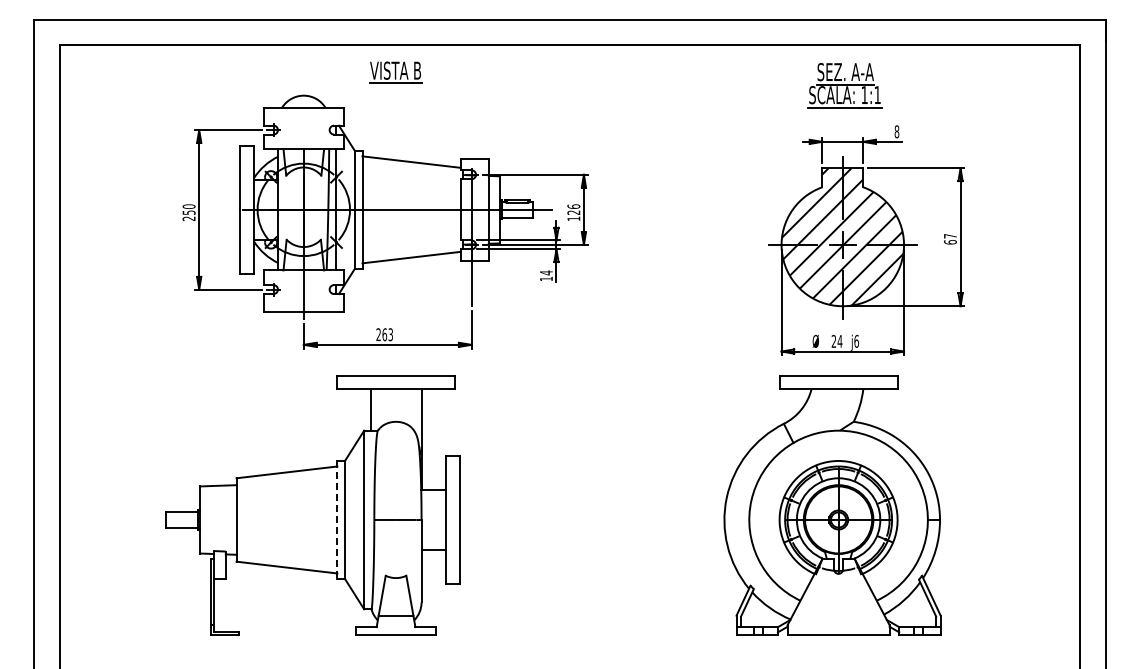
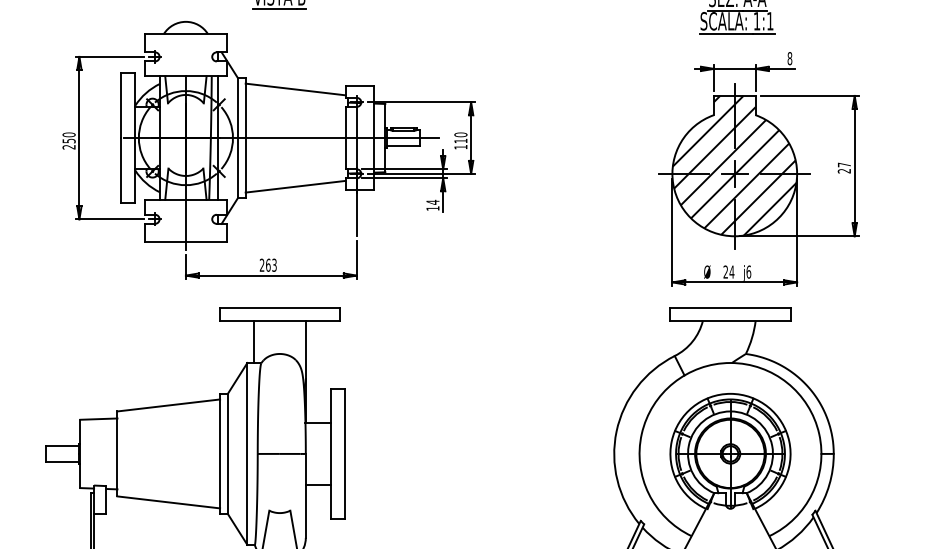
text: (573, 209) -> (460, 137), 126 -> 110
text: (950, 242) -> (844, 171), 67 -> 27
line: (337, 520) -> (220, 454), dashed -> solid

